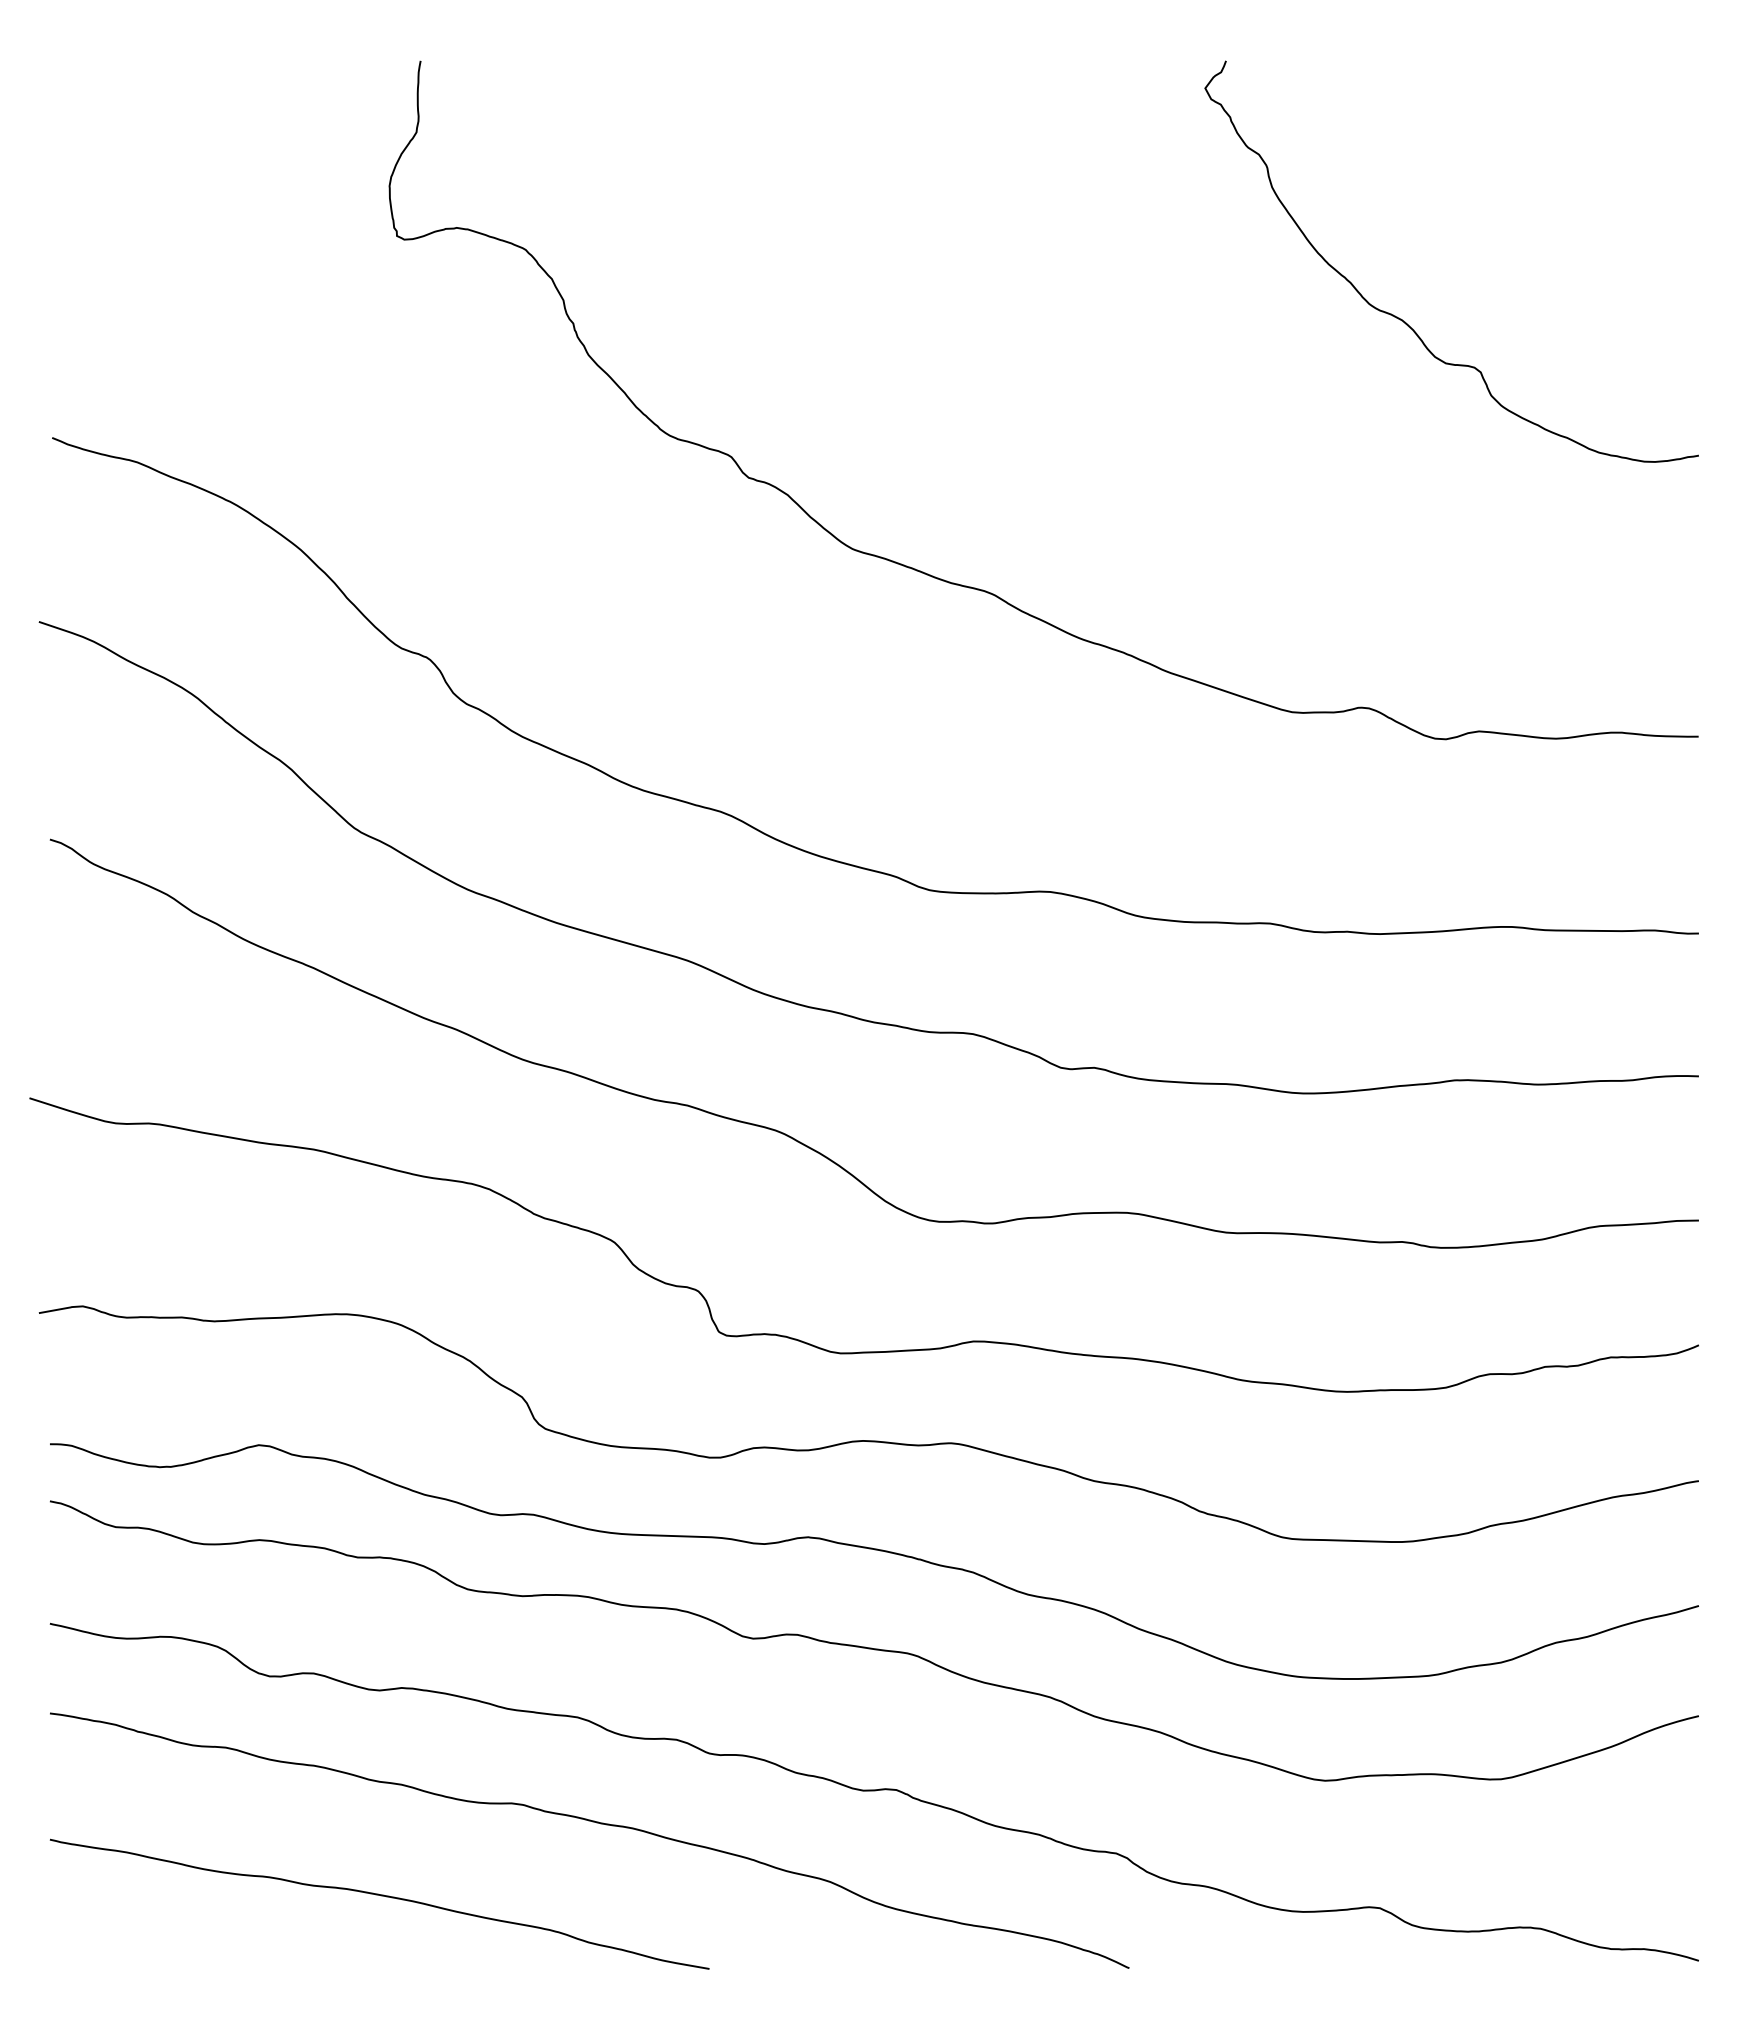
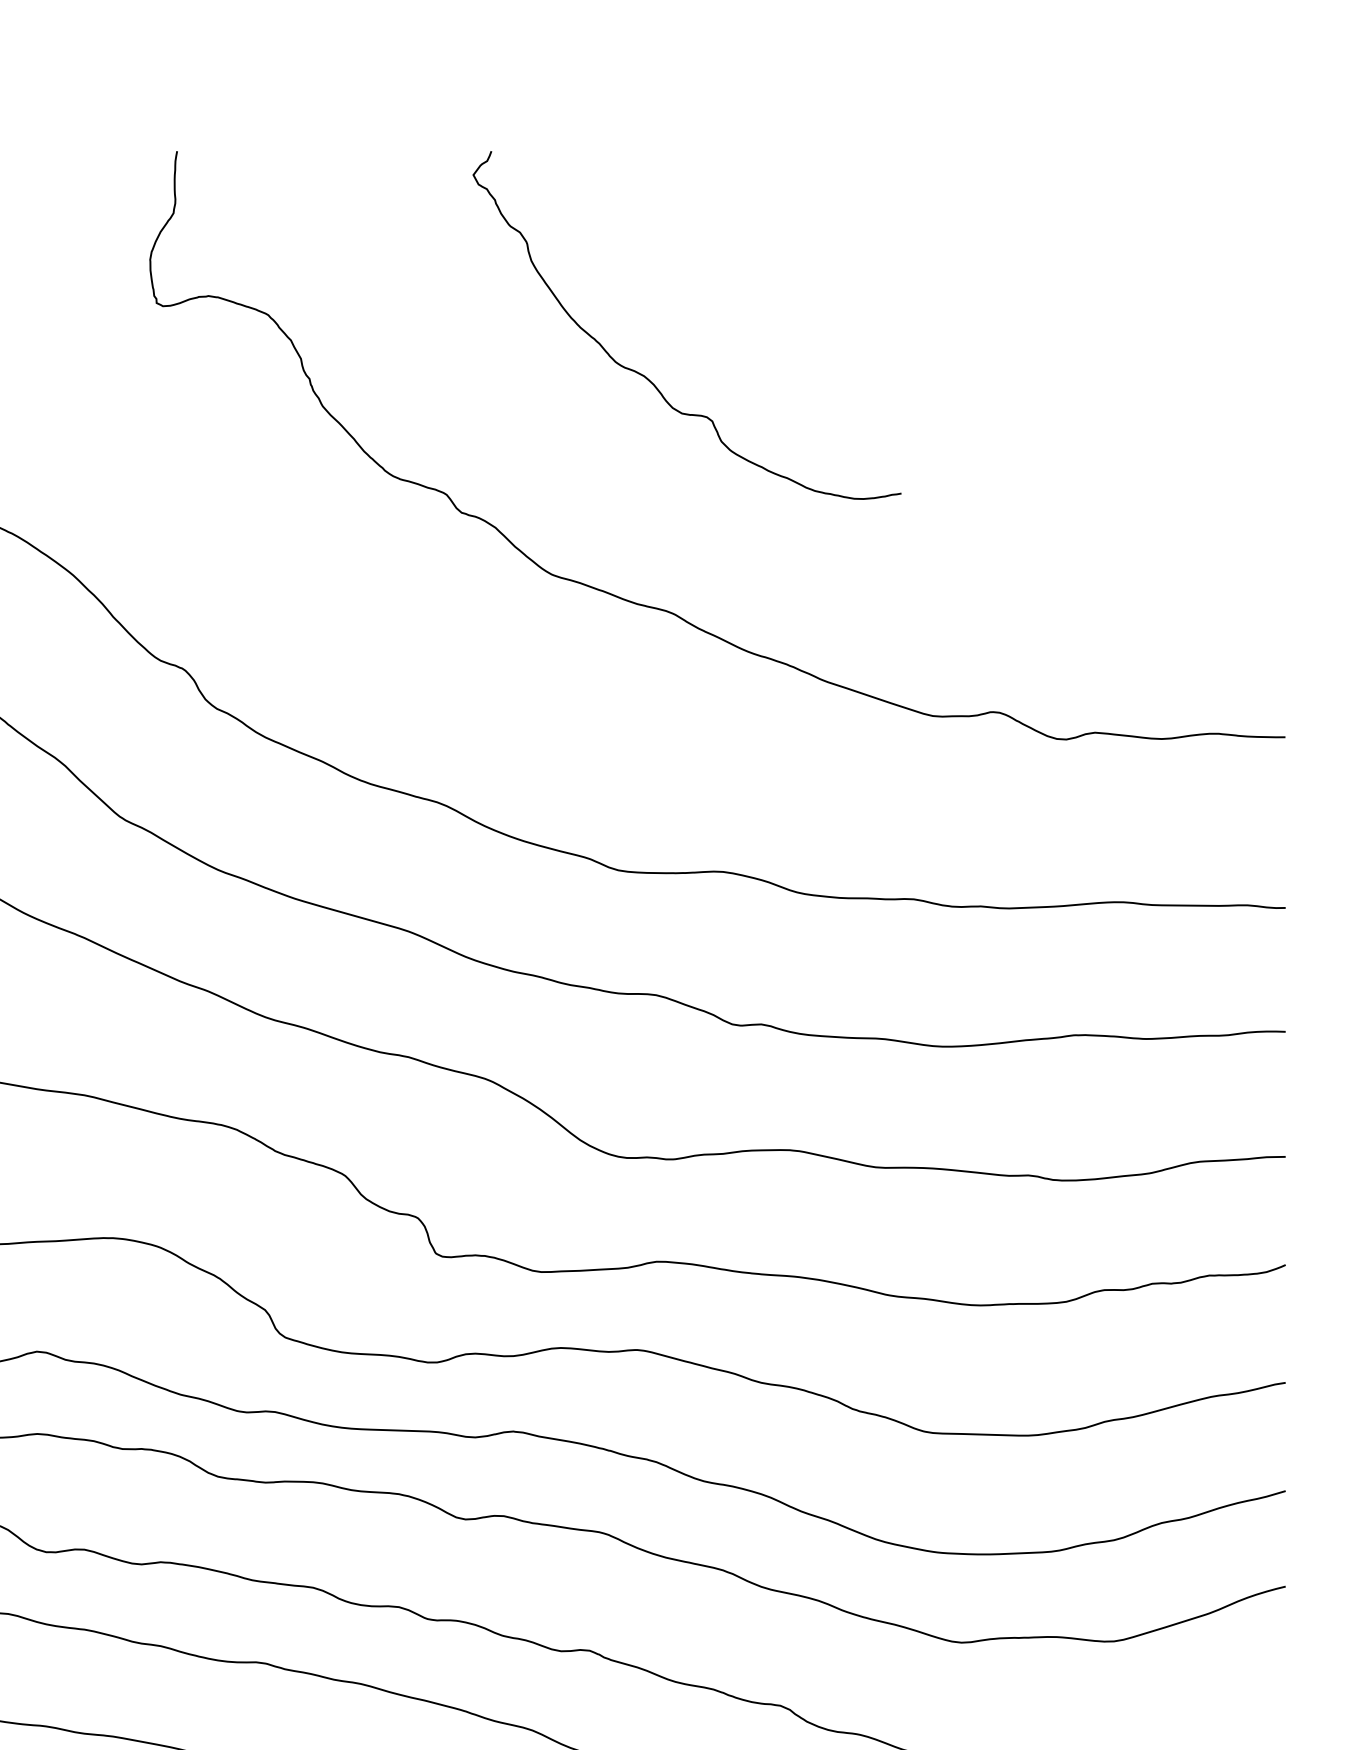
curve: (1405, 321) -> (647, 377), moved

